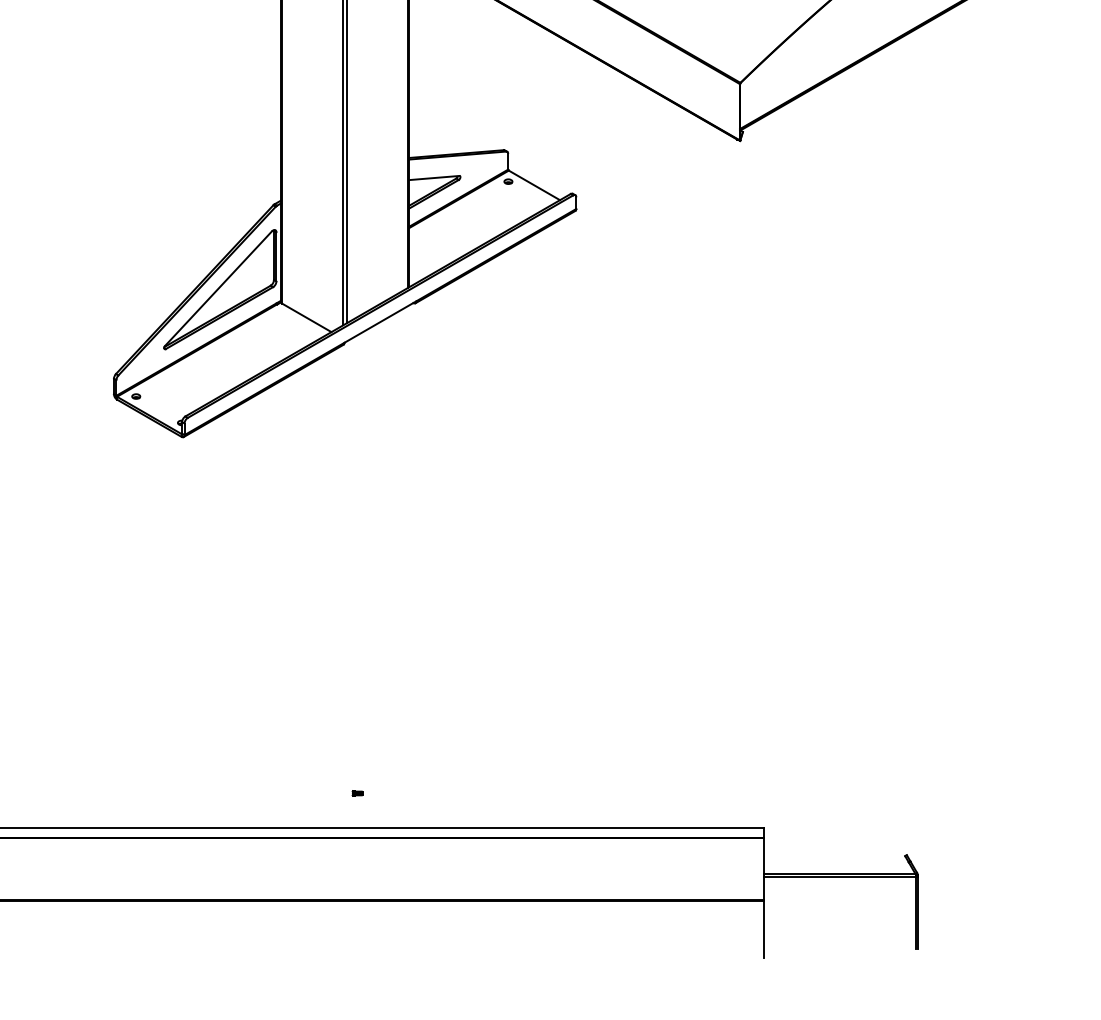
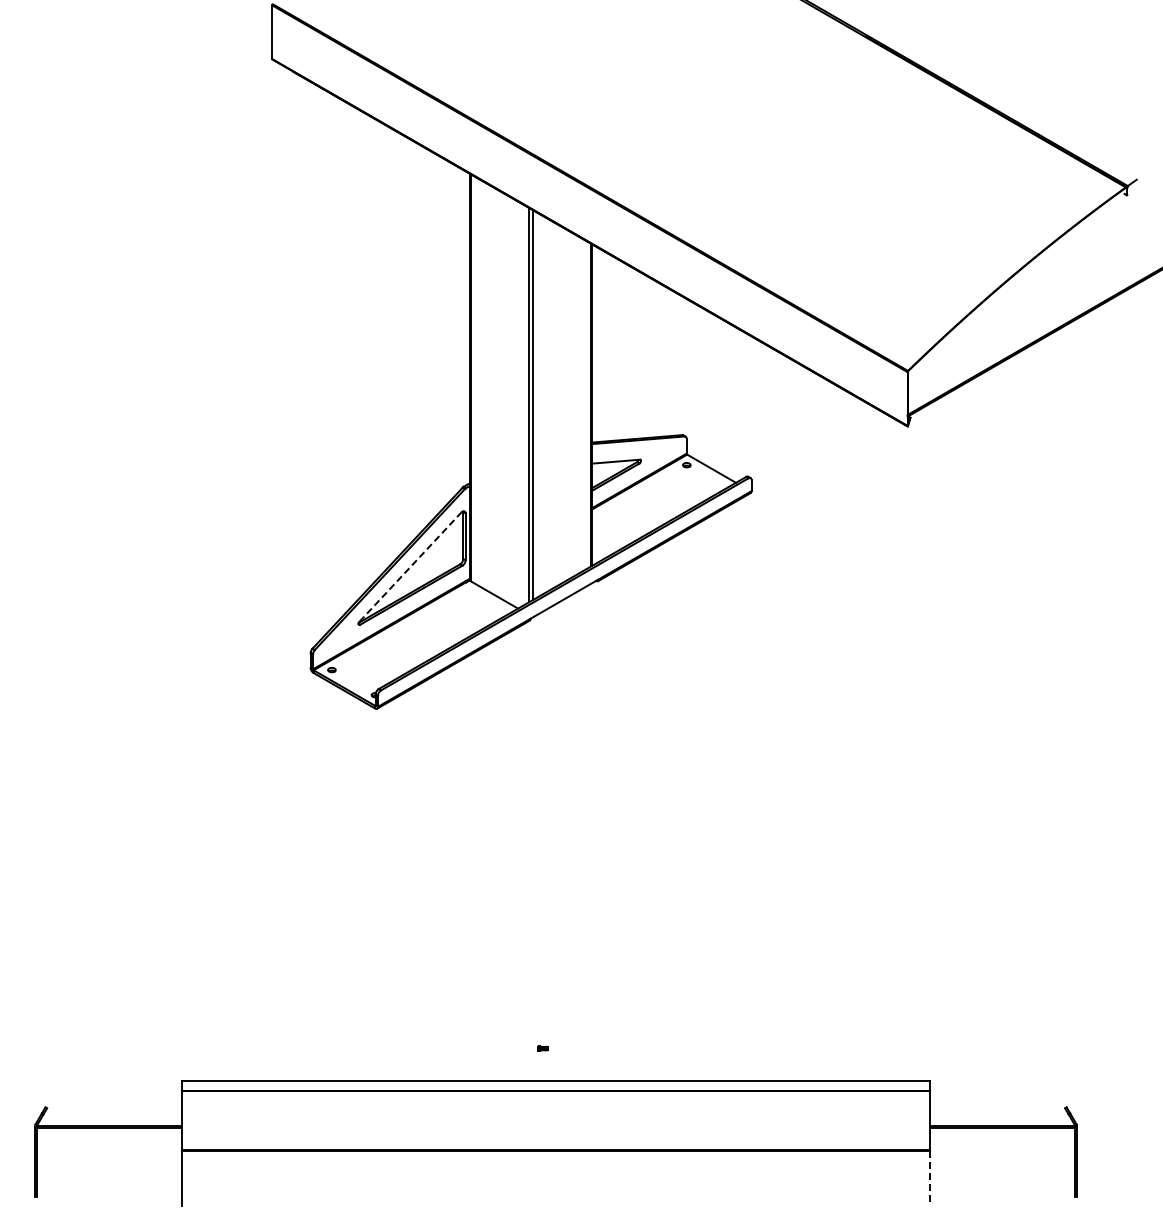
line: (218, 288) -> (410, 567), solid -> dashed
line: (763, 929) -> (930, 1178), solid -> dashed

